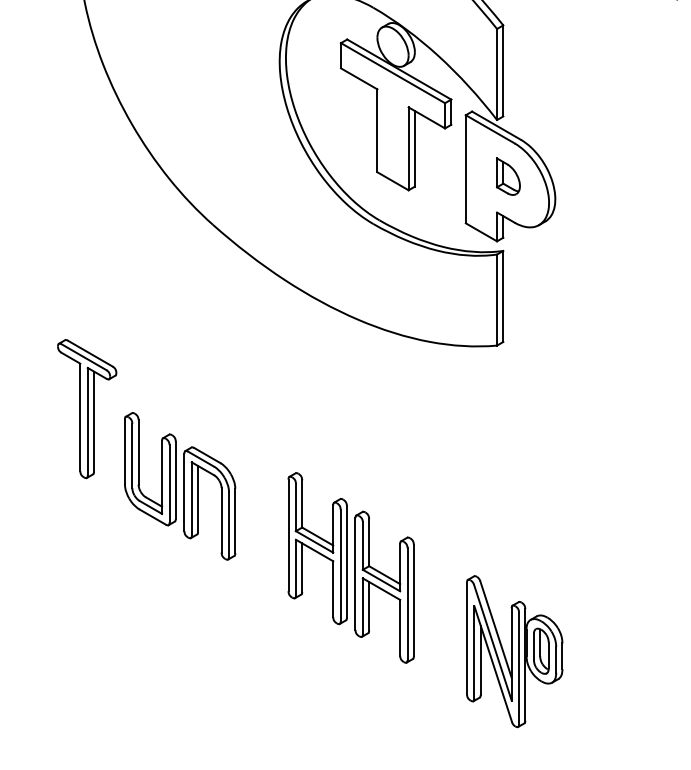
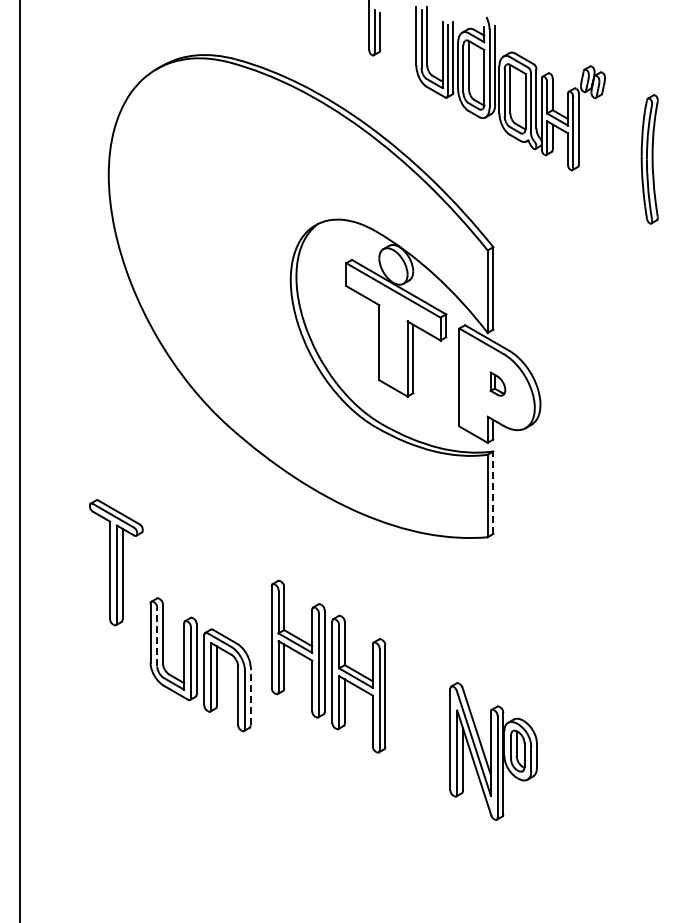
part: (507, 175) -> (497, 383), size x0.7
line: (503, 296) -> (493, 492), solid -> dashed
part: (87, 408) -> (116, 562), moved
line: (132, 455) -> (157, 636), solid -> dashed
line: (235, 520) -> (250, 695), solid -> dashed
part: (351, 567) -> (328, 666), moved
part: (514, 651) -> (493, 751), moved

